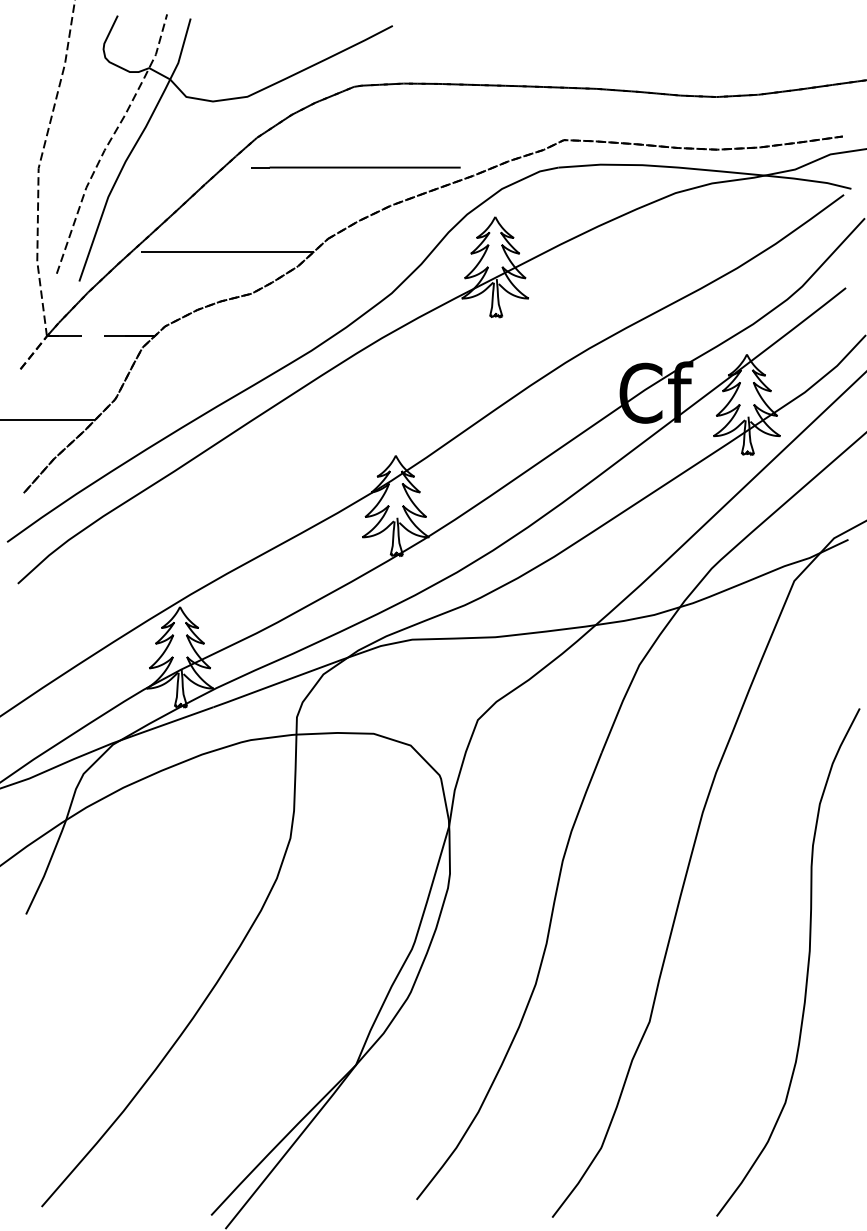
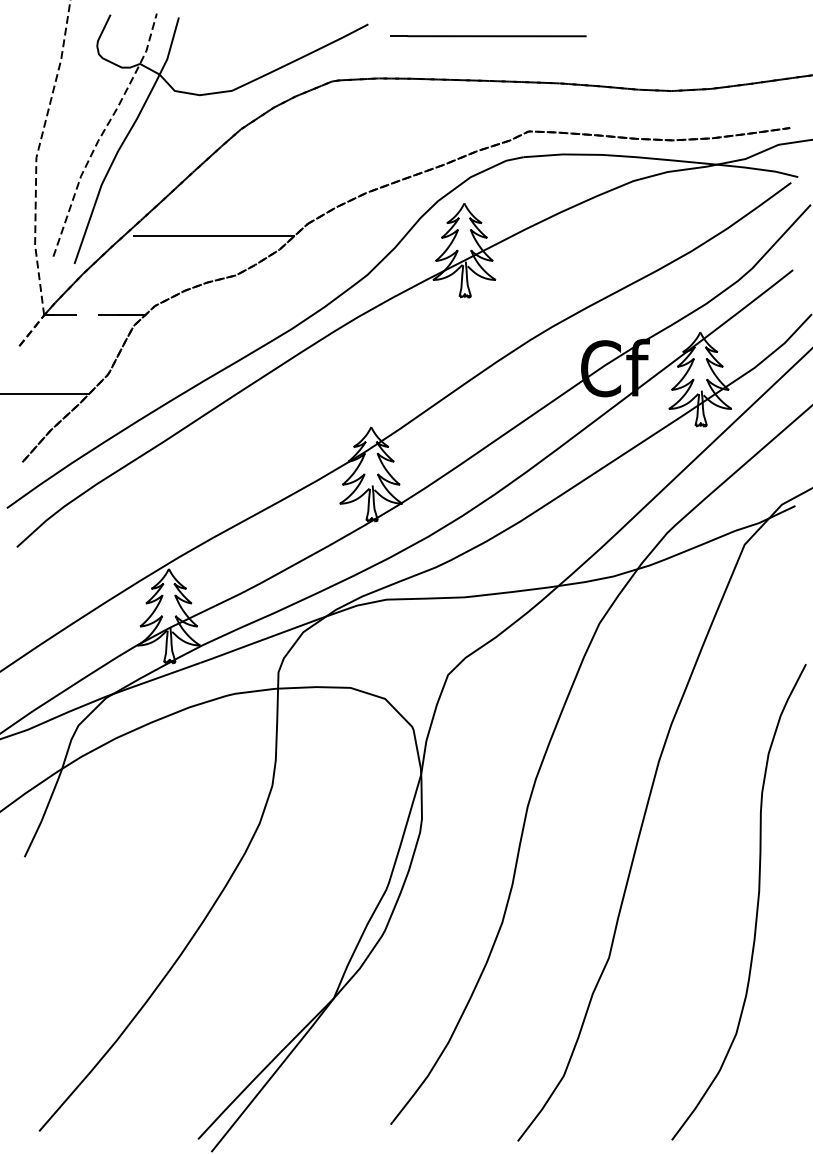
line: (355, 167) -> (488, 36), moved

